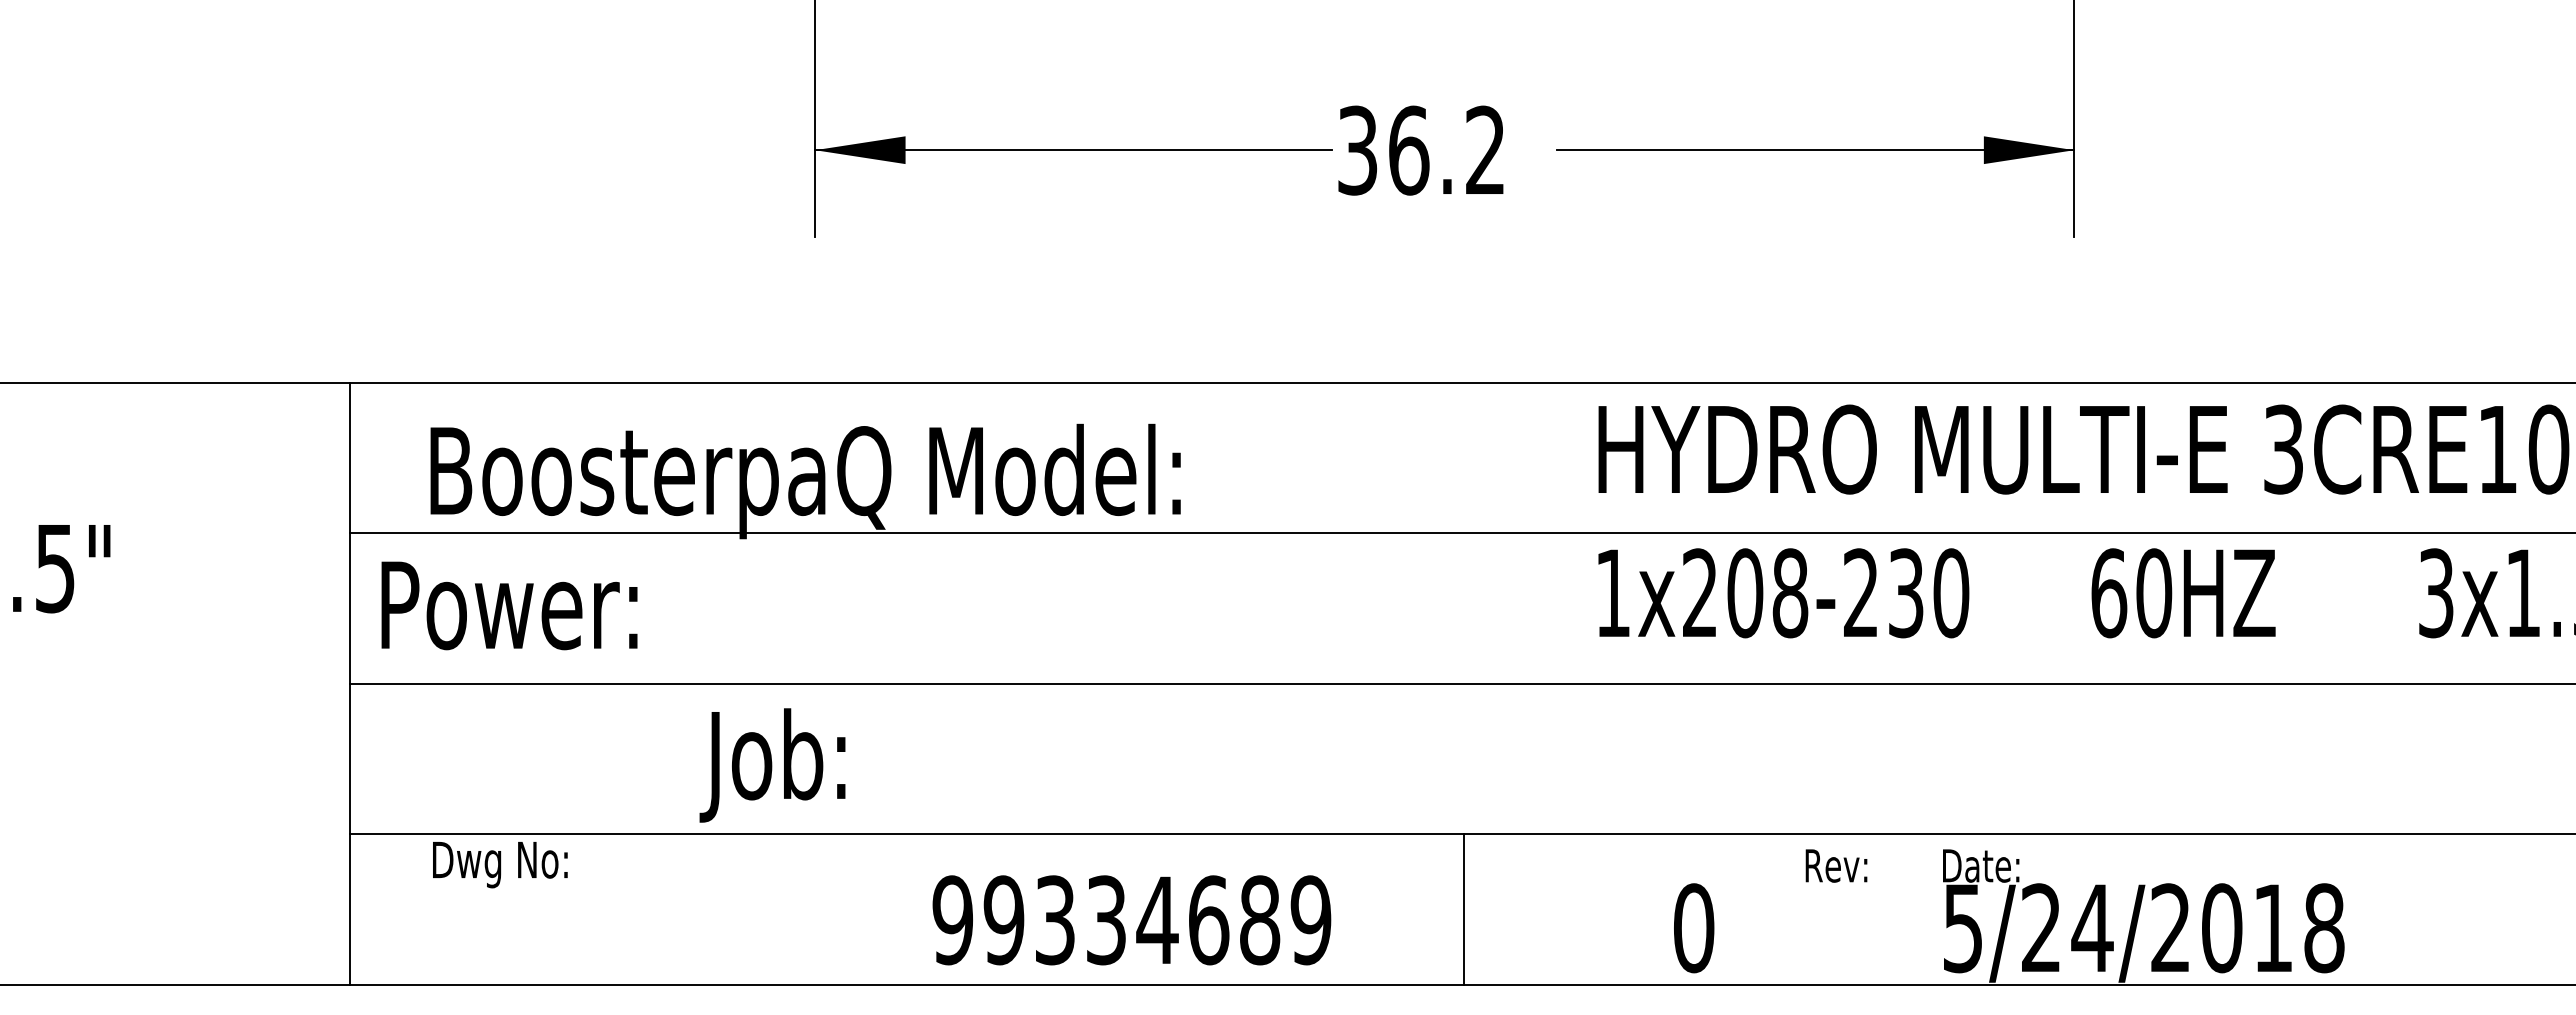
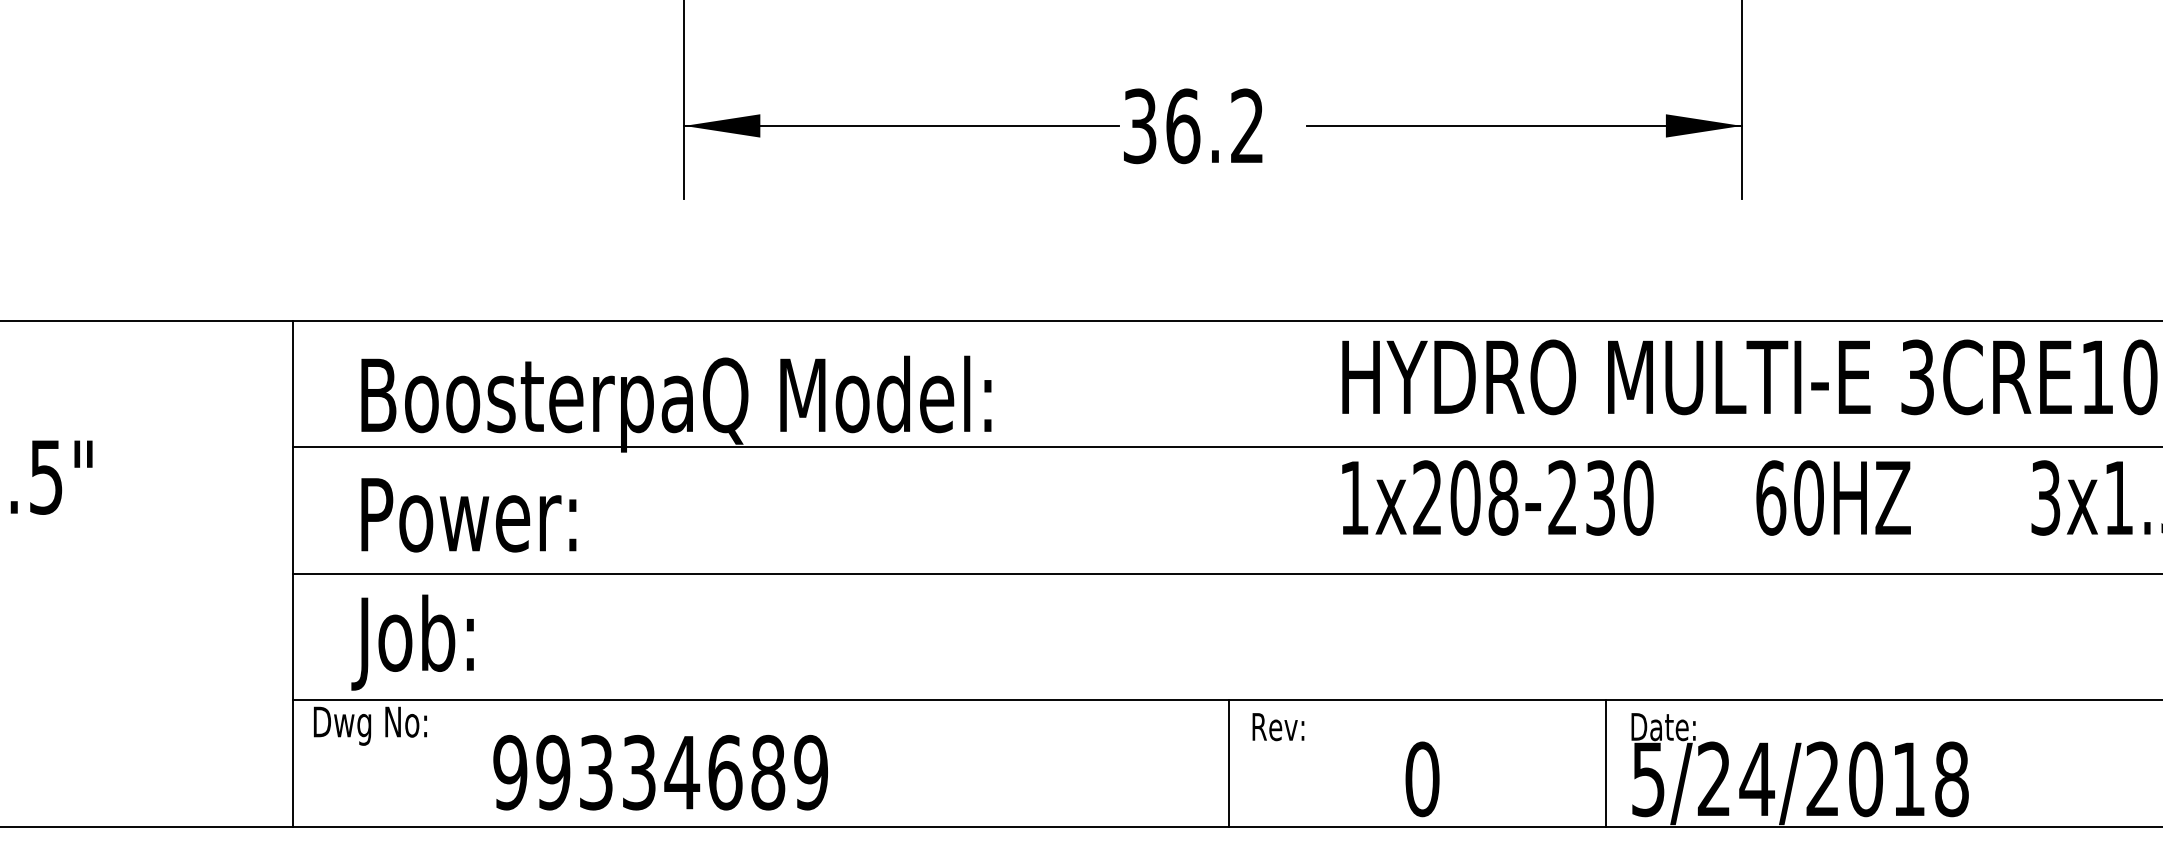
text: (509, 605) -> (468, 515), moved
text: (772, 765) -> (412, 642), moved
text: (500, 865) -> (370, 726), moved
text: (1836, 865) -> (1278, 726), moved
line: (1912, 909) -> (1605, 763), added
text: (1131, 920) -> (660, 772), moved

